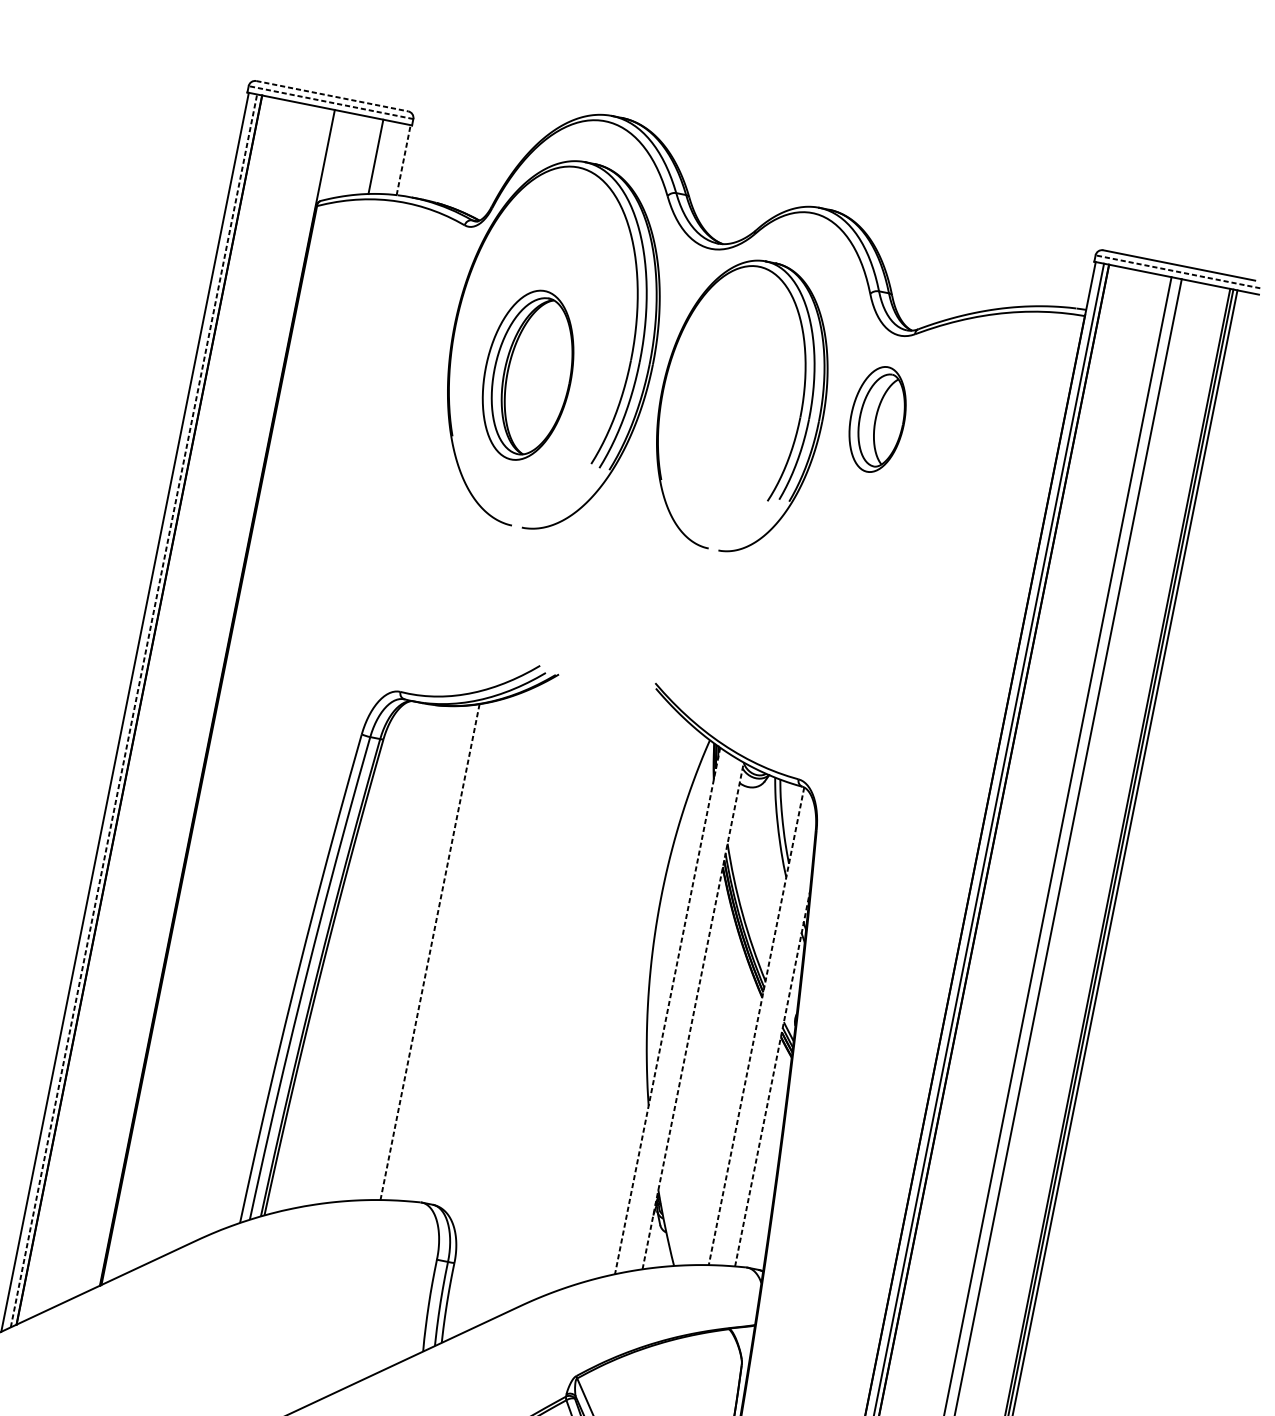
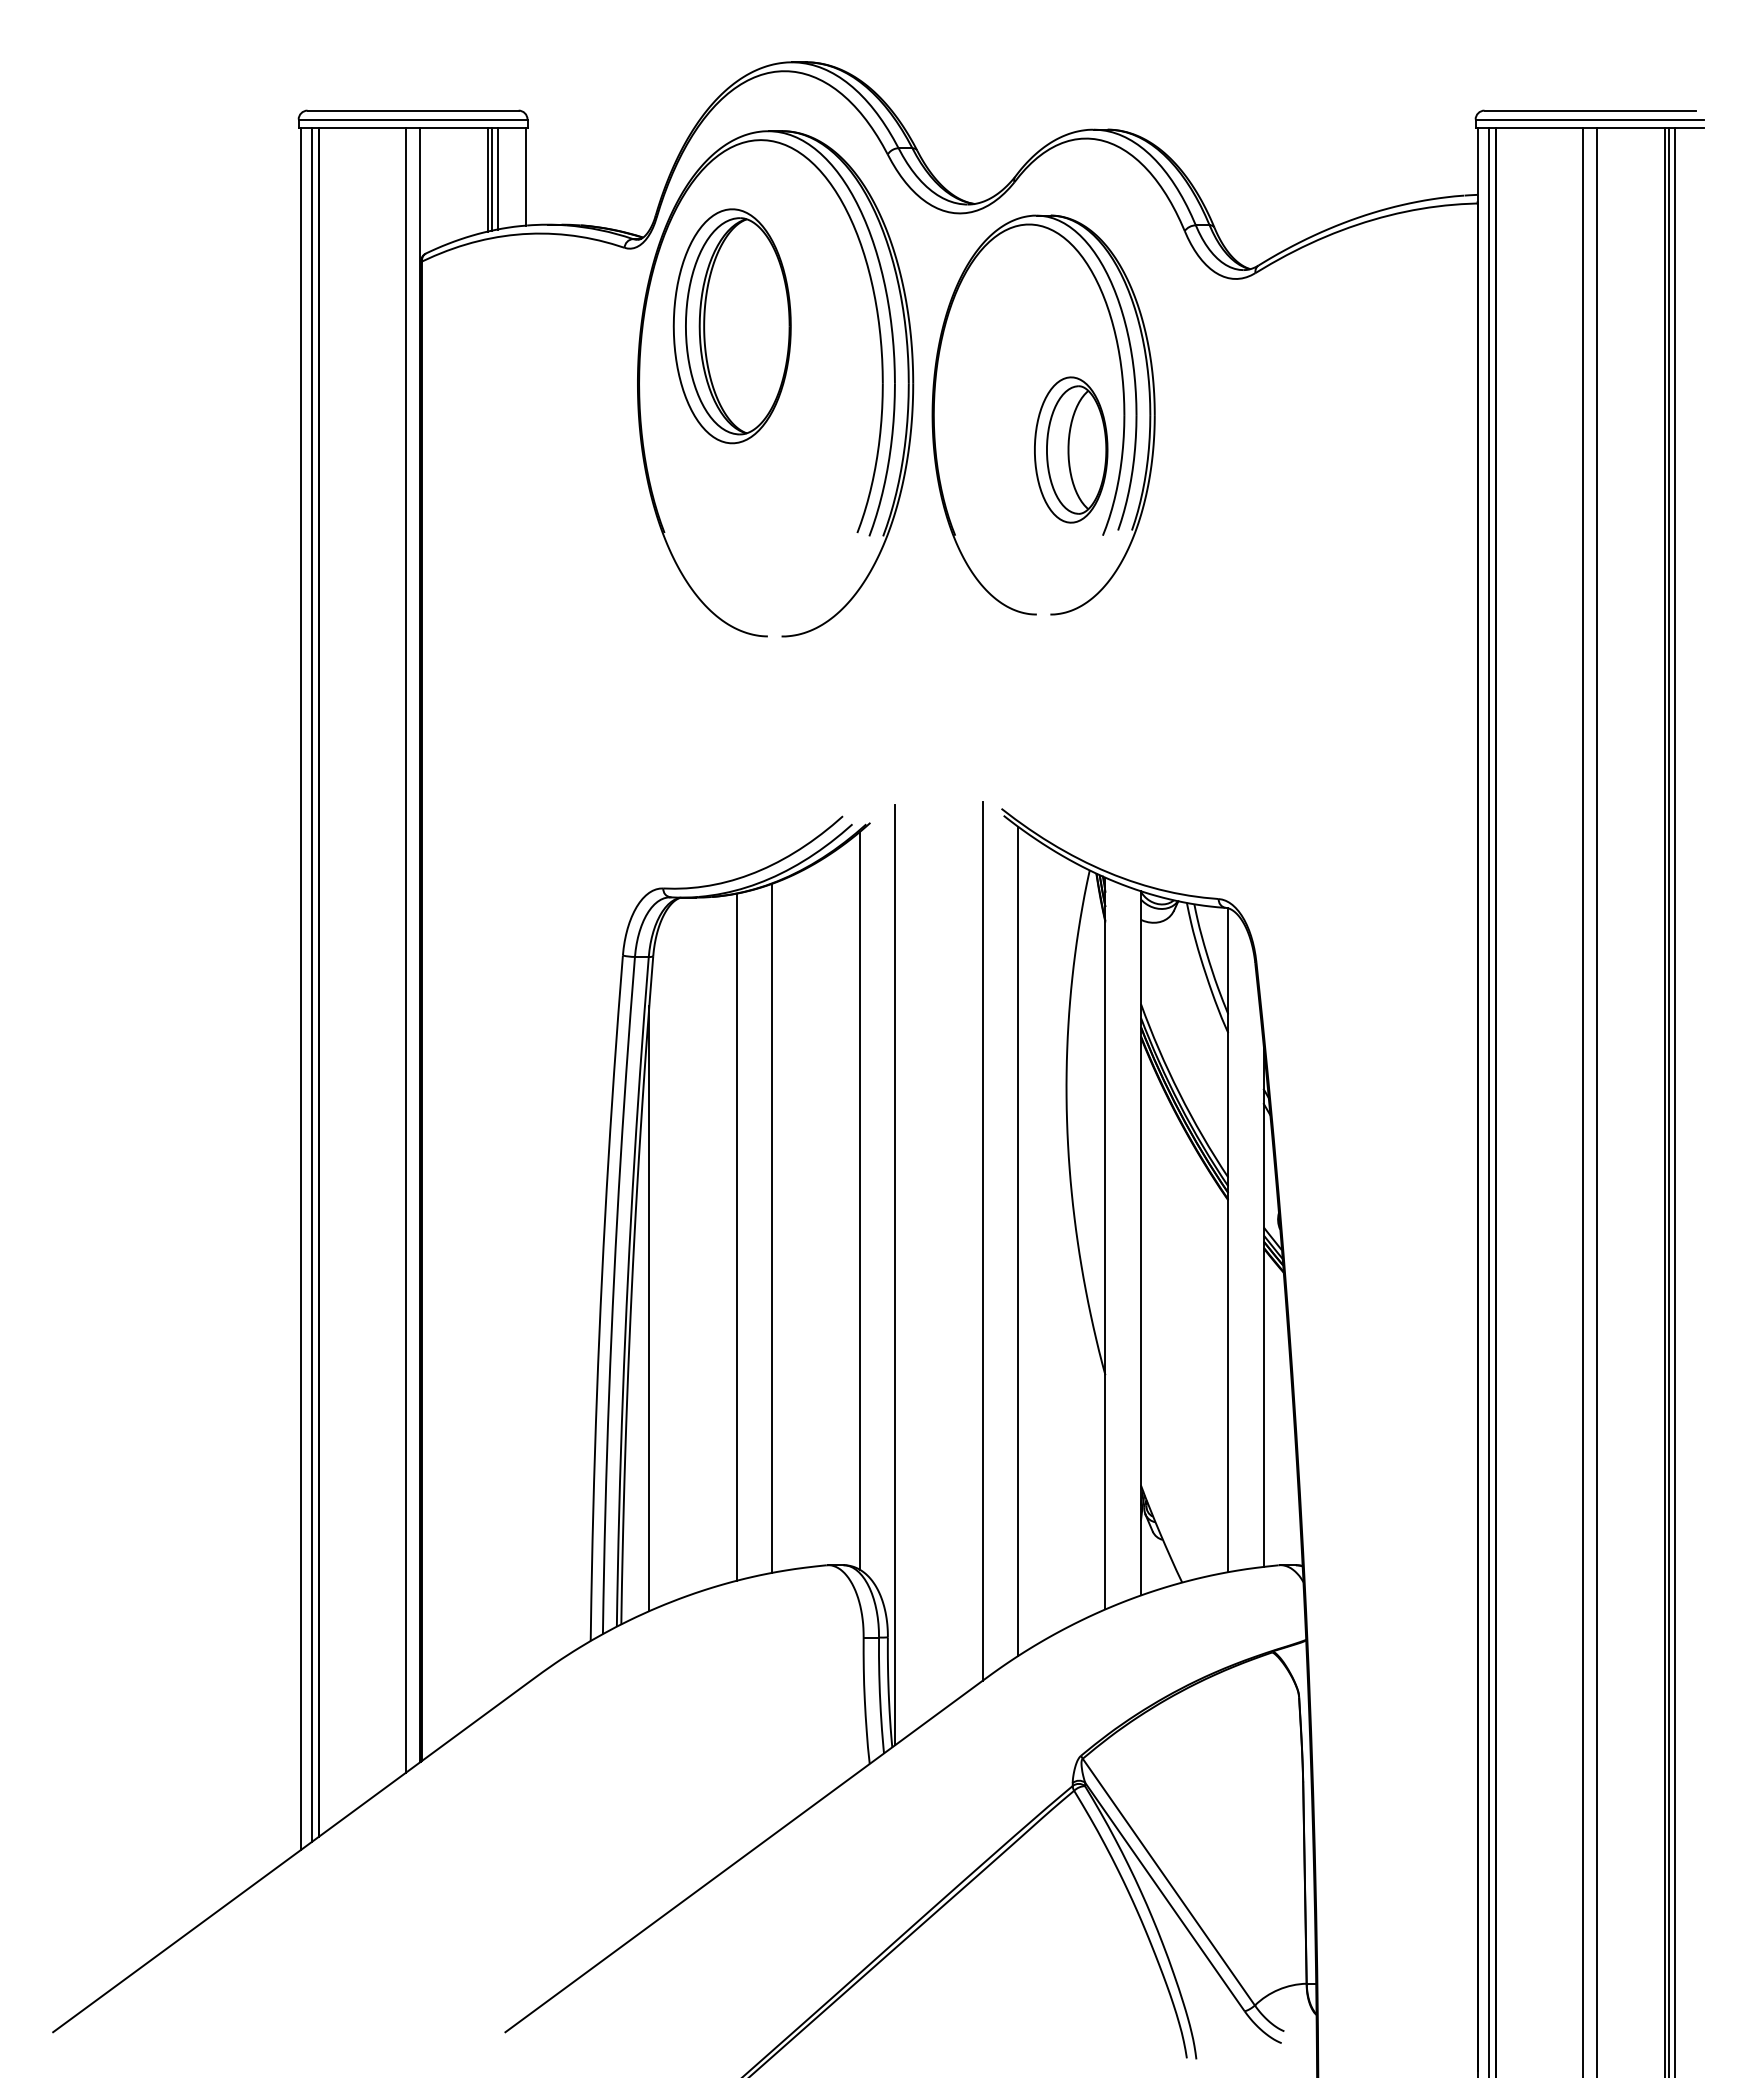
line: (332, 96) -> (413, 110), dashed -> solid
line: (330, 102) -> (412, 119), dashed -> solid
line: (378, 157) -> (491, 179), added
line: (383, 157) -> (497, 178), added
line: (403, 160) -> (525, 177), dashed -> solid
line: (1177, 271) -> (1589, 119), dashed -> solid
part: (527, 375) -> (731, 326), moved
part: (877, 419) -> (1071, 449), moved
line: (206, 699) -> (406, 950), added
line: (134, 711) -> (312, 985), dashed -> solid
line: (496, 944) -> (859, 1200), added
line: (403, 952) -> (736, 1236), added
line: (430, 952) -> (772, 1228), dashed -> solid
line: (579, 991) -> (982, 1240), added
line: (330, 992) -> (649, 1308), added
line: (605, 997) -> (1018, 1241), added
line: (512, 1003) -> (895, 1274), added
line: (667, 1010) -> (1105, 1243), dashed -> solid
line: (692, 1015) -> (1140, 1242), dashed -> solid
line: (756, 1026) -> (1228, 1240), dashed -> solid
line: (772, 1079) -> (1263, 1306), dashed -> solid

